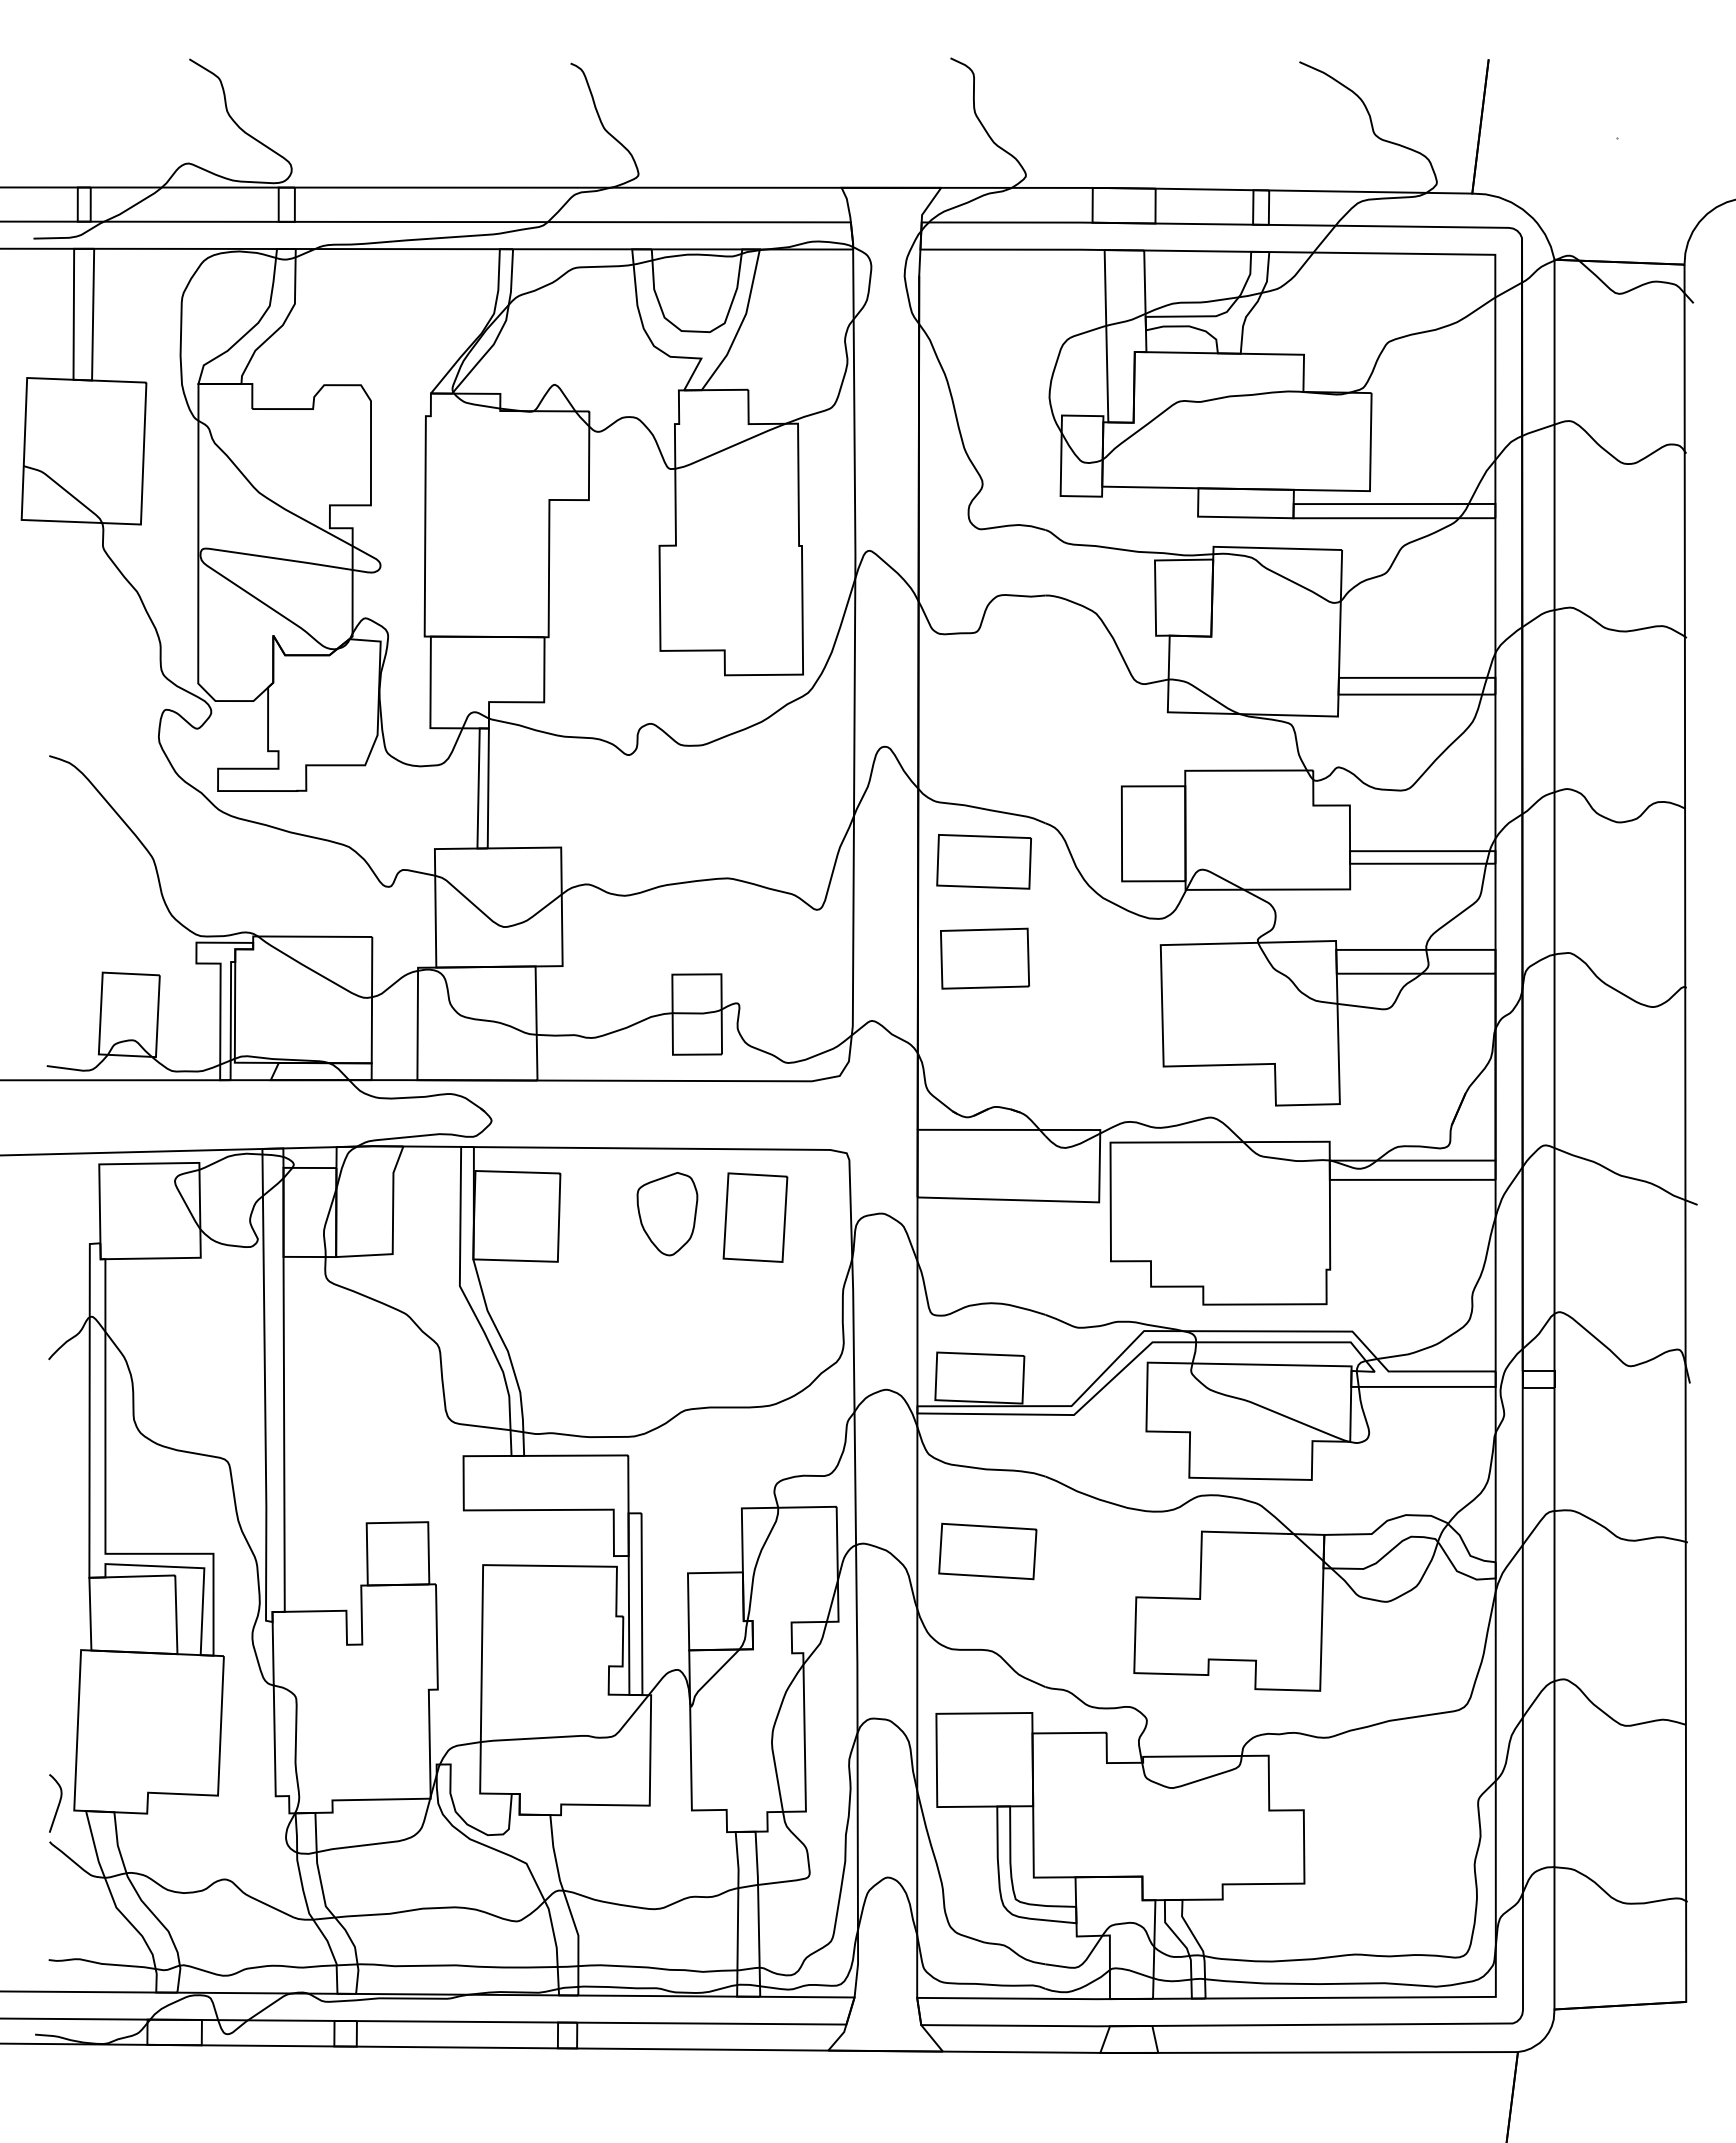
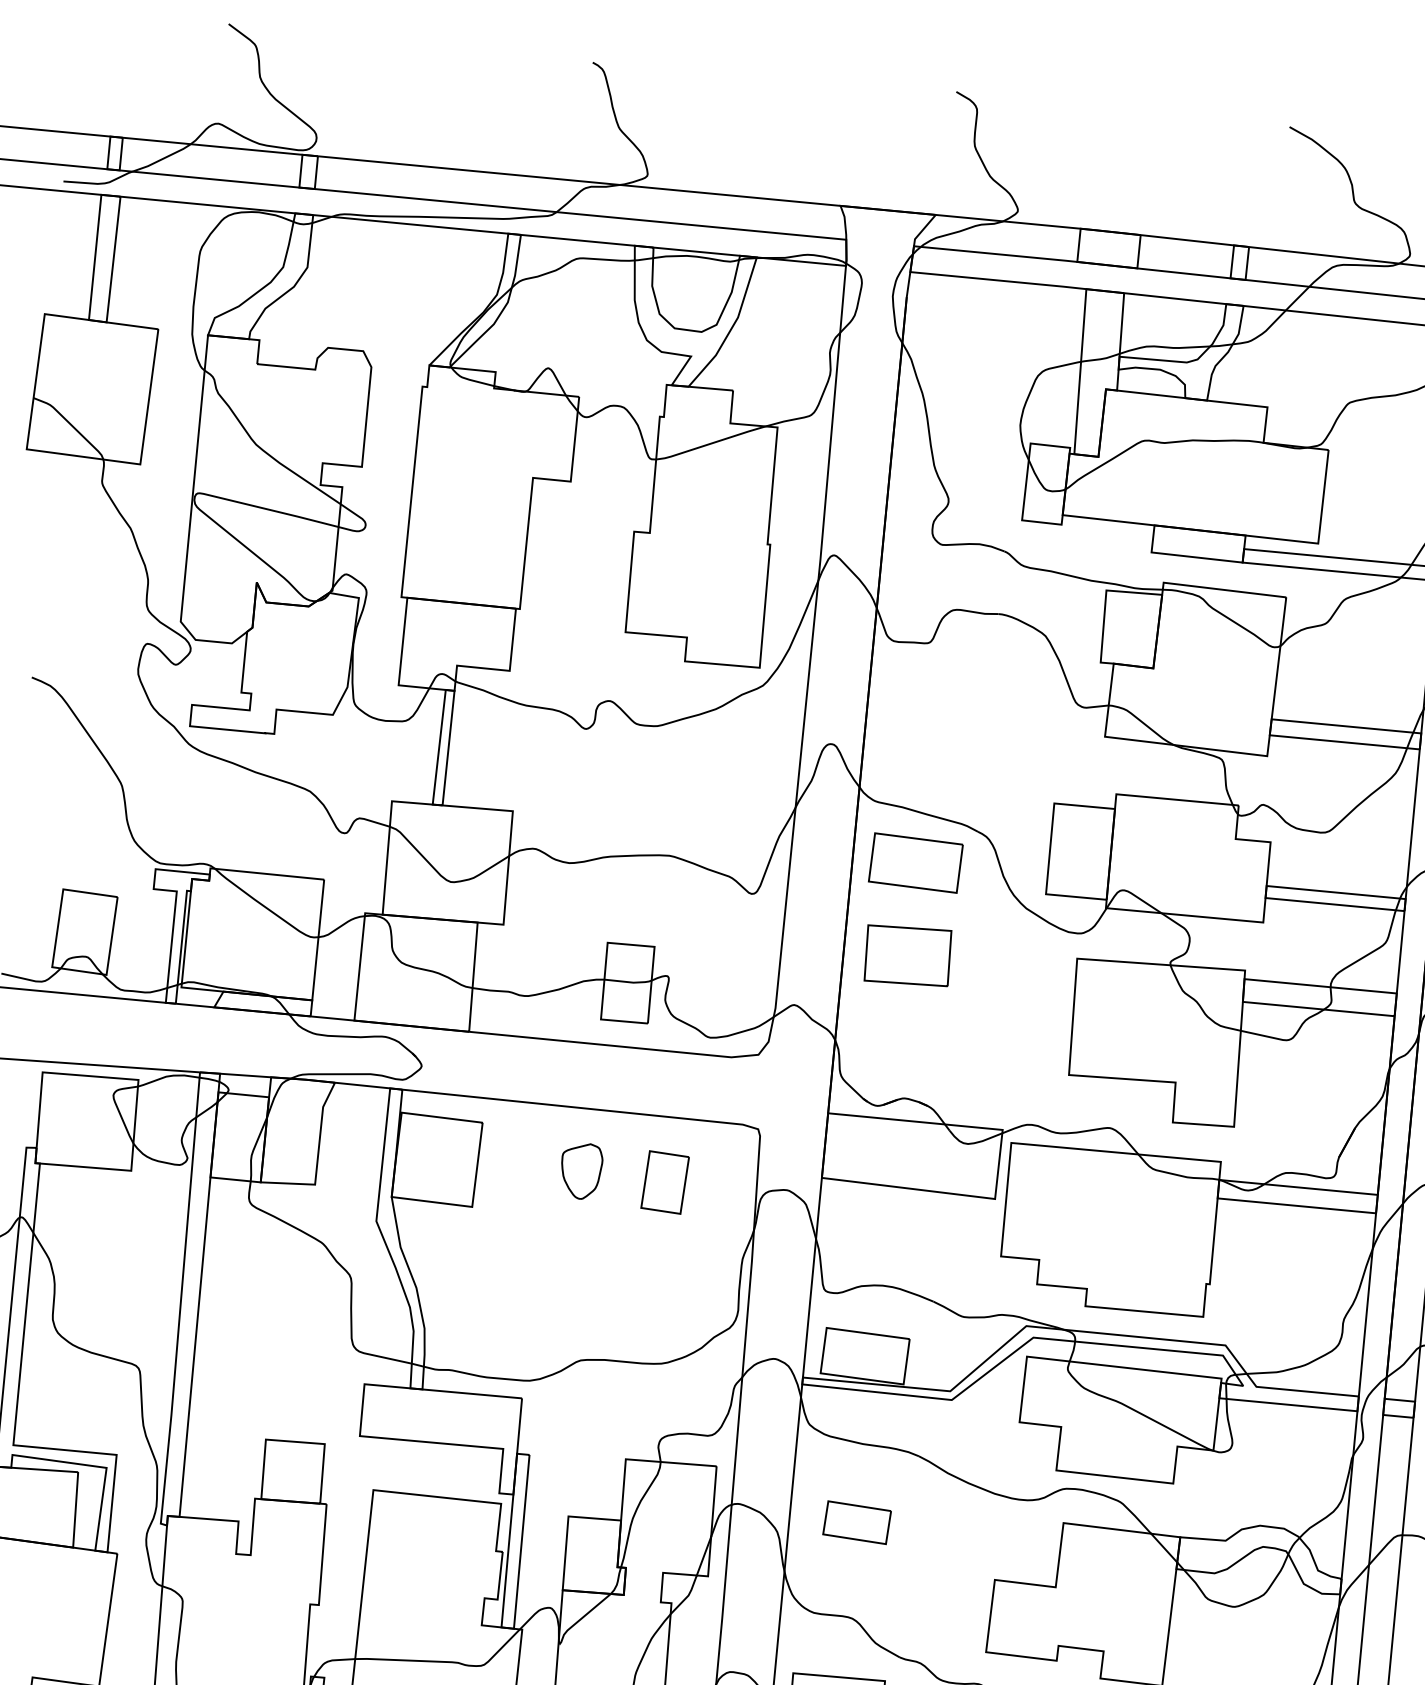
part: (667, 1213) -> (581, 1170), size x0.7
part: (755, 1217) -> (665, 1182), size x0.7
part: (987, 1551) -> (856, 1522), size x0.7

